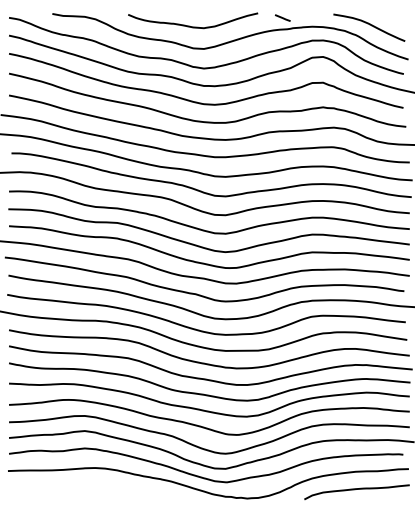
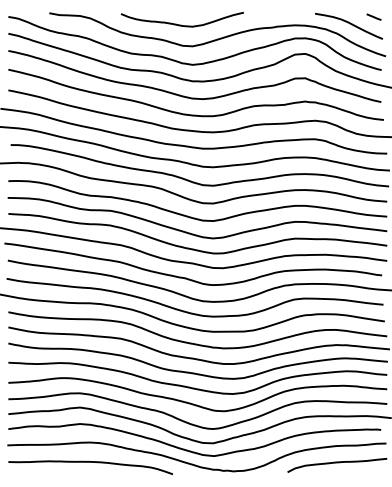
line: (282, 17) -> (373, 16), moved
curve: (96, 489) -> (91, 462), added

